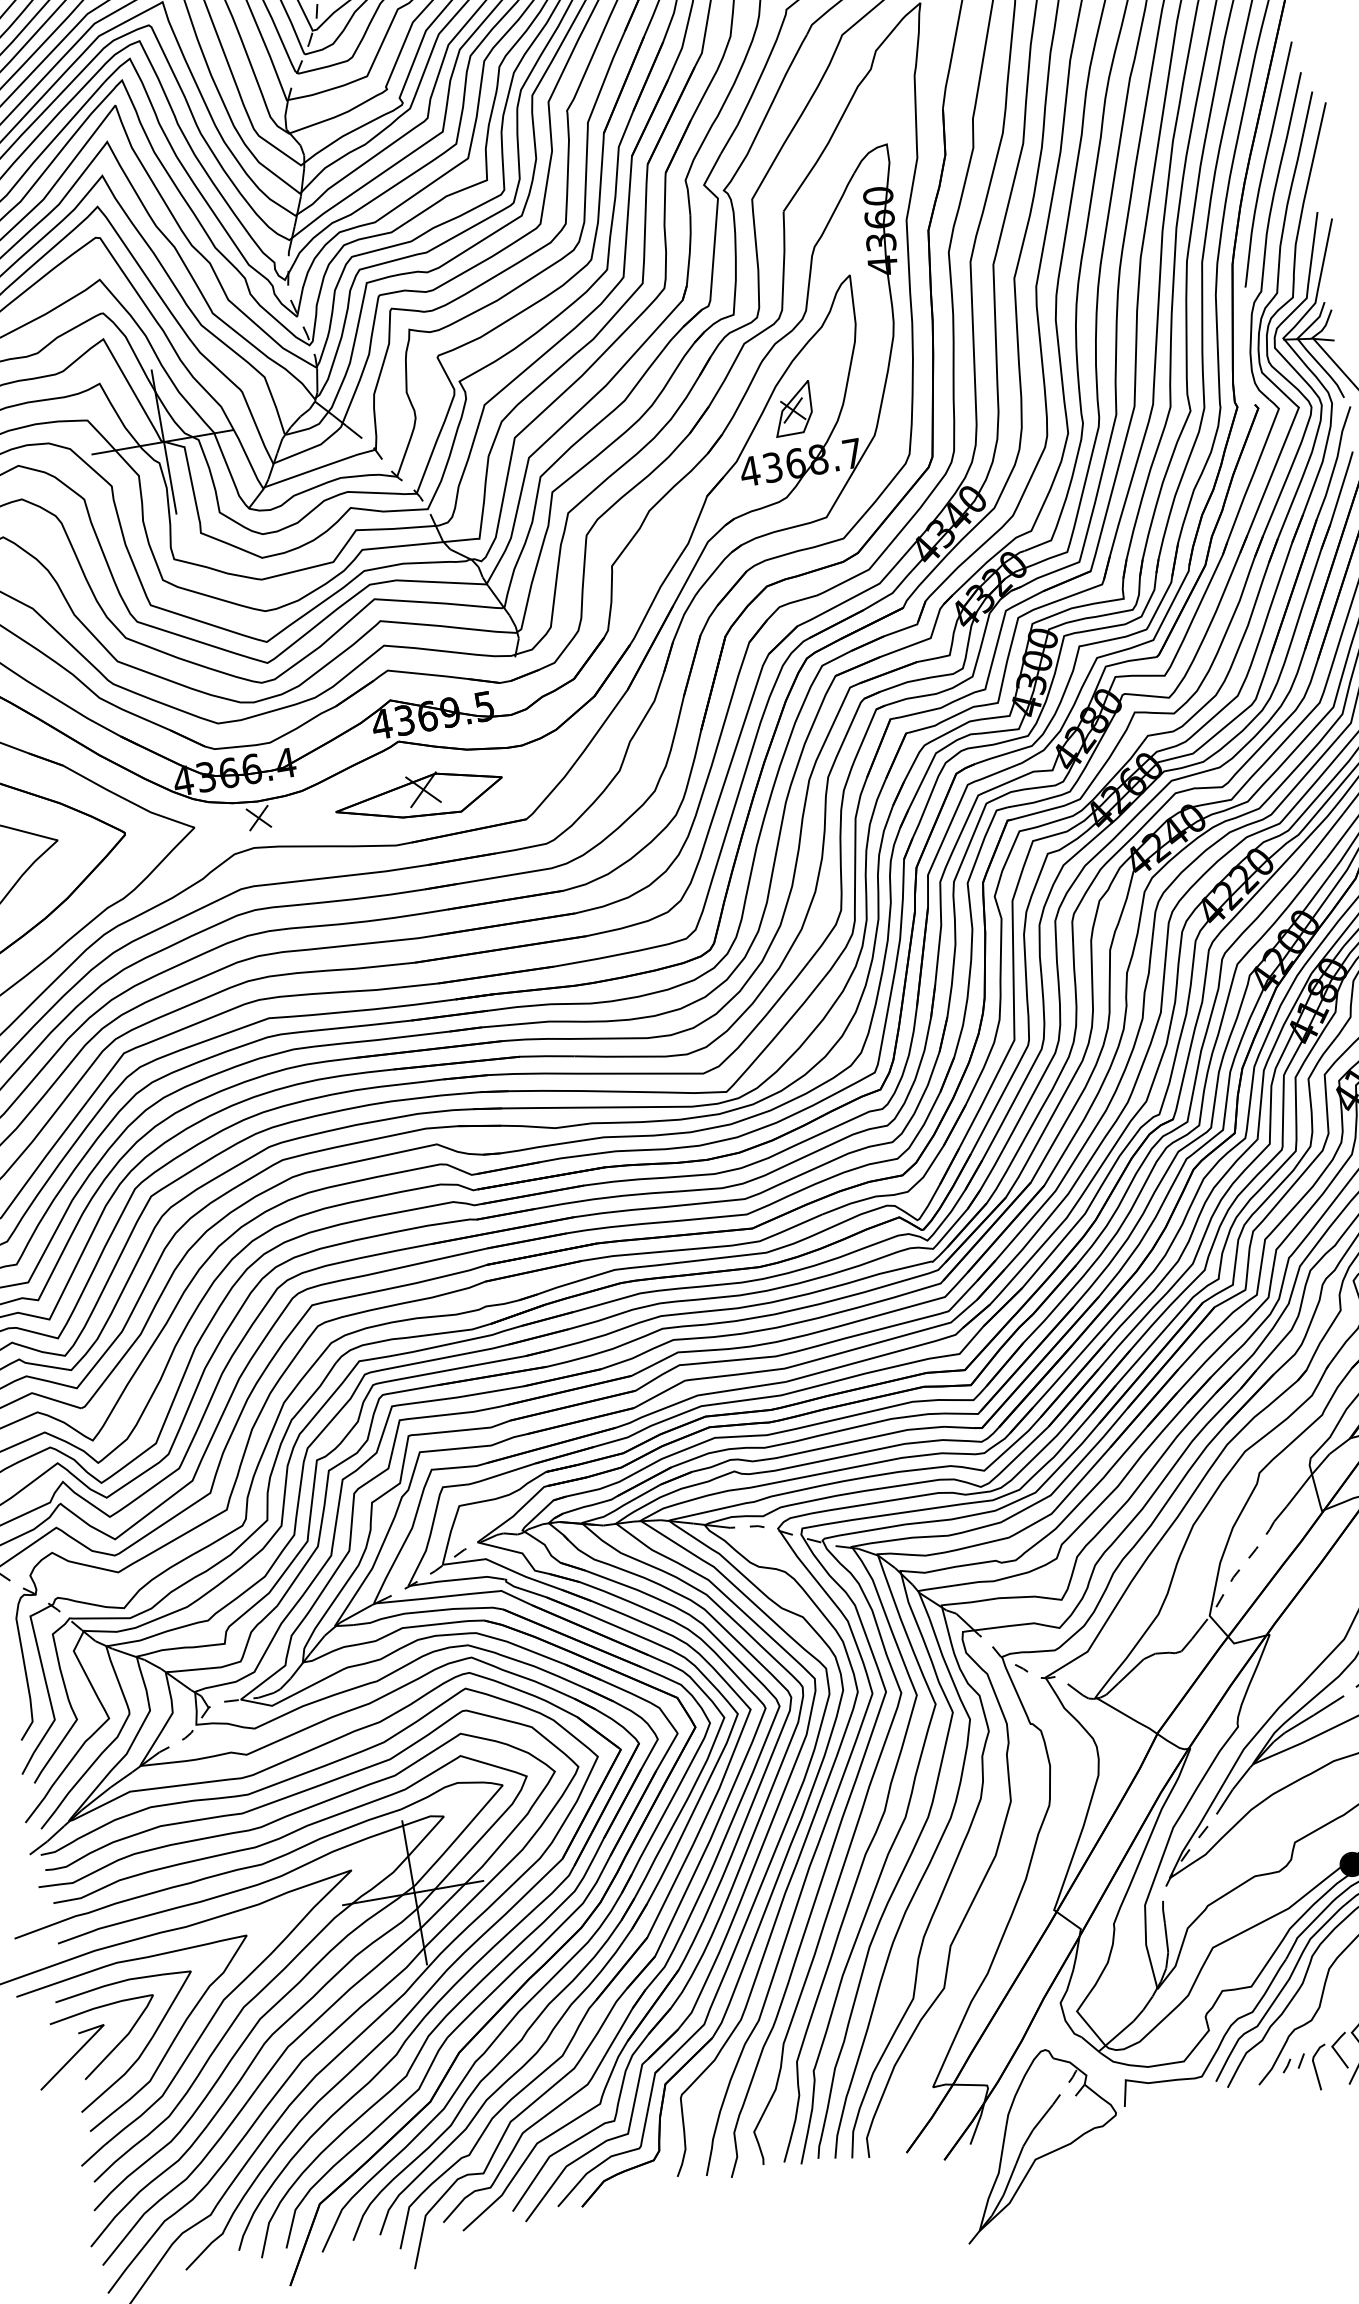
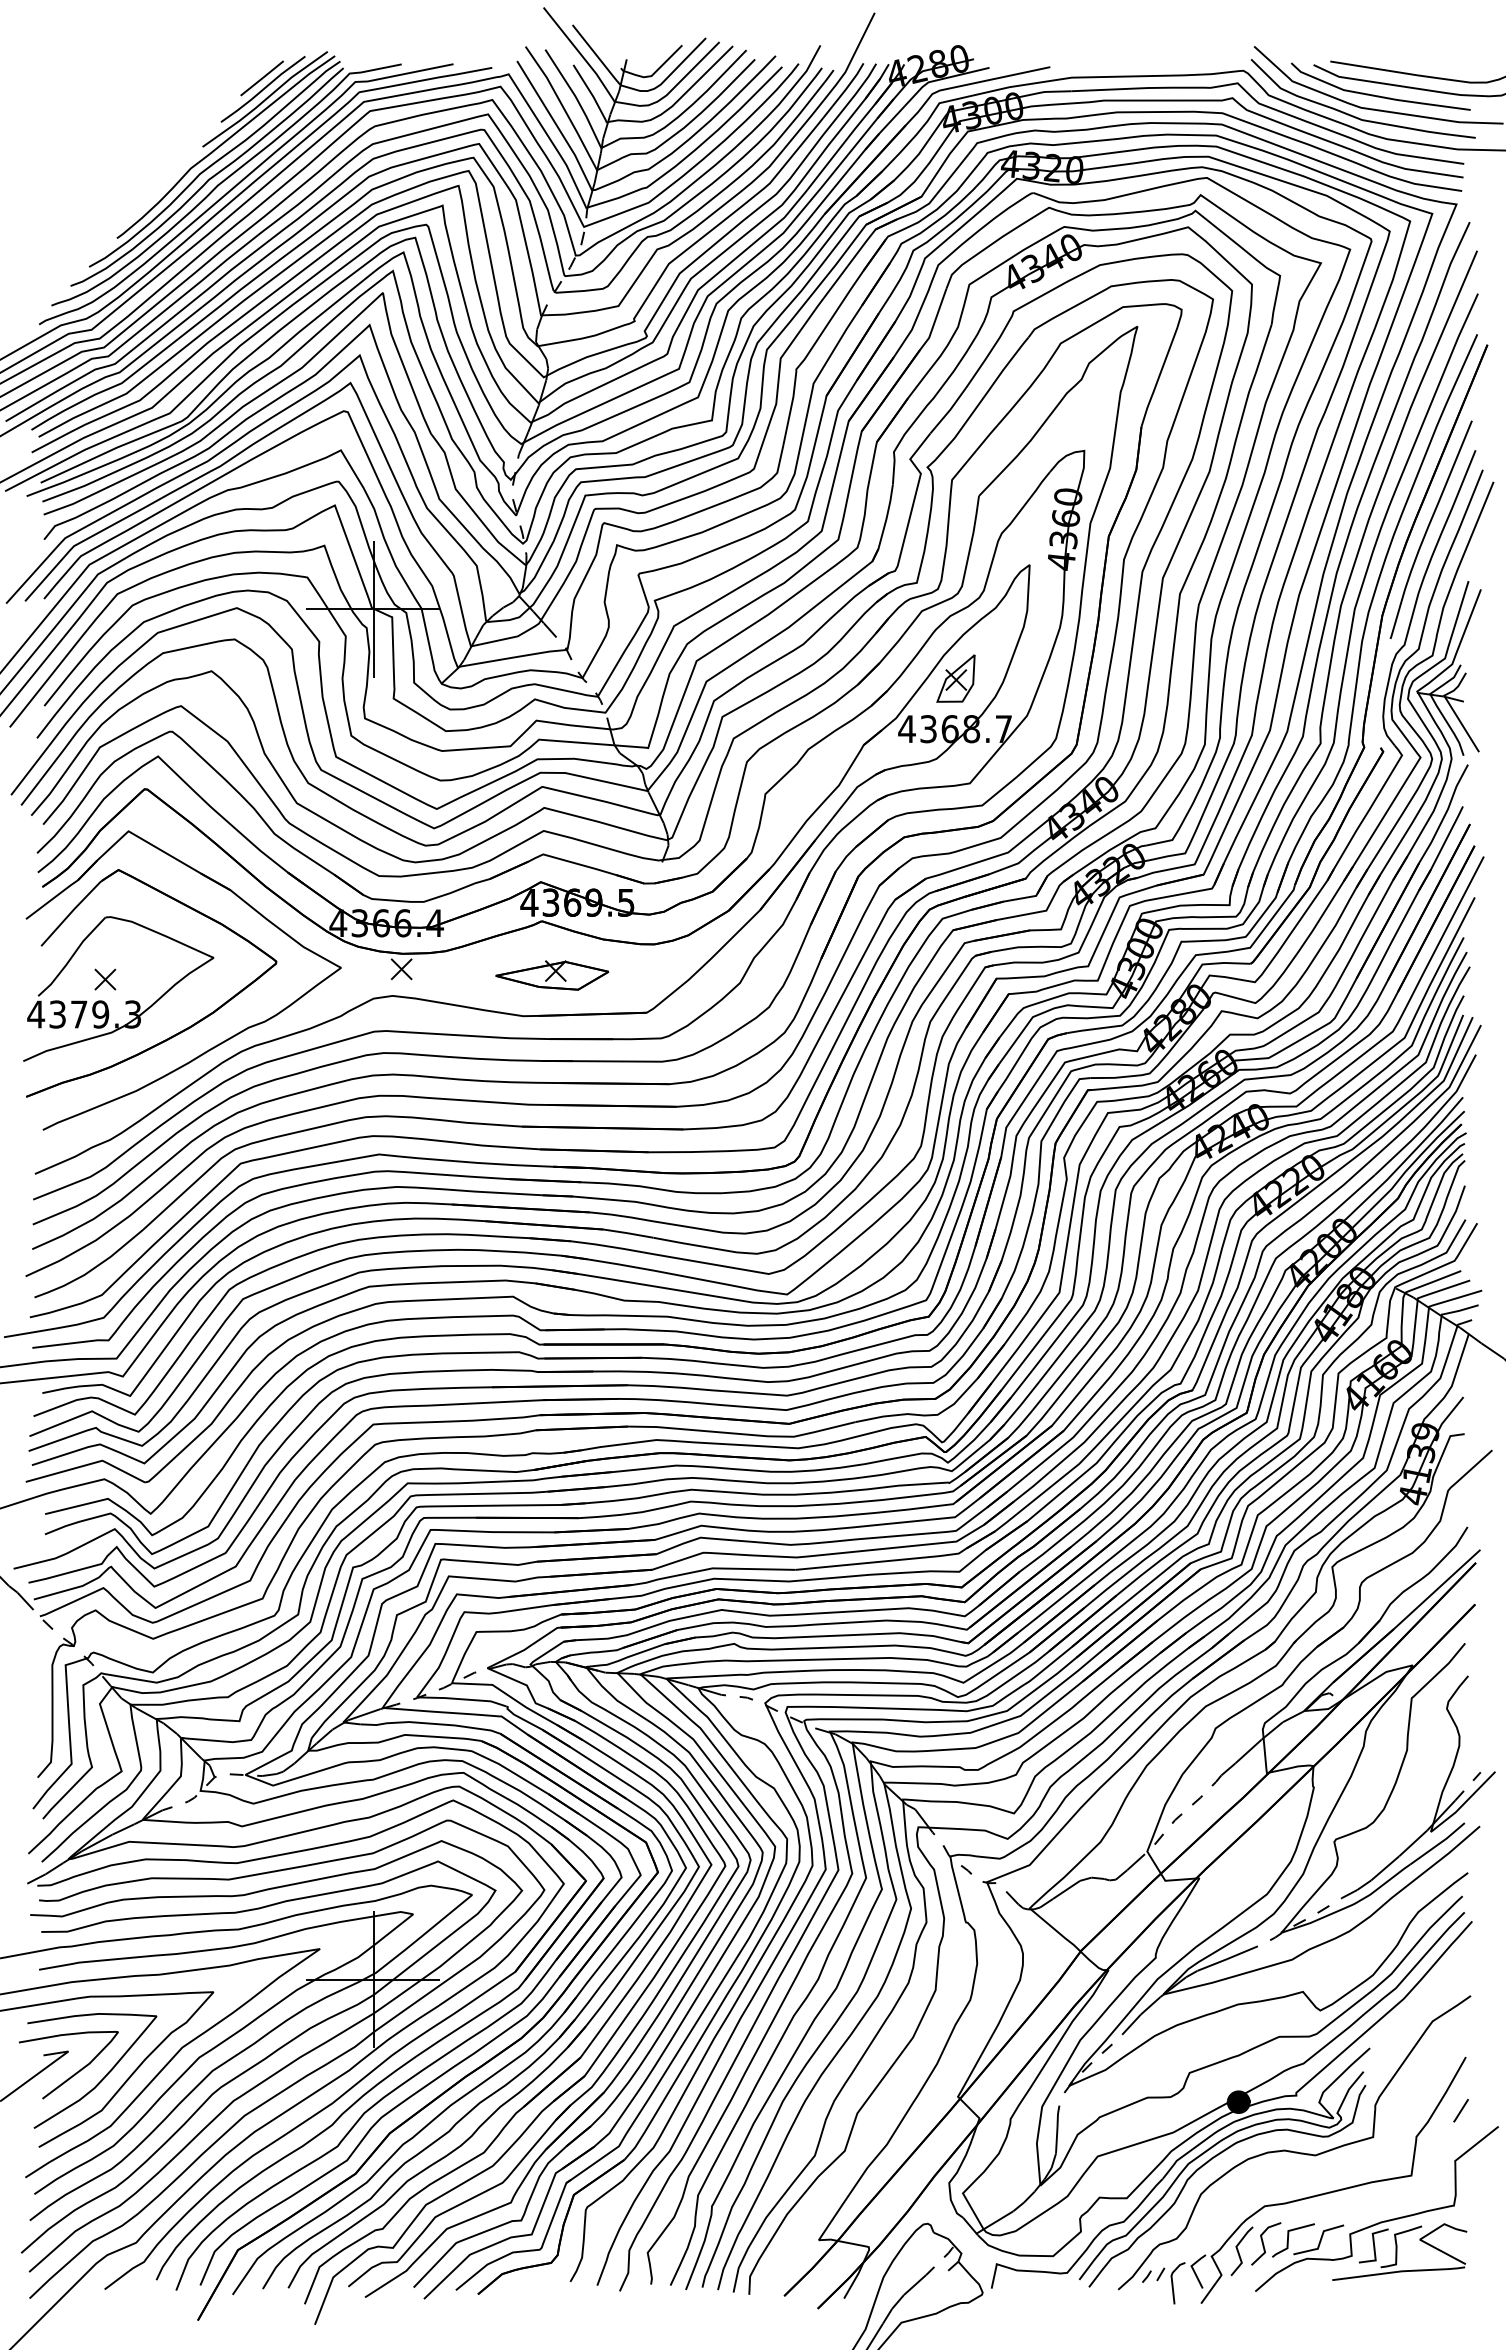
part: (419, 797) -> (552, 975), size x0.71

